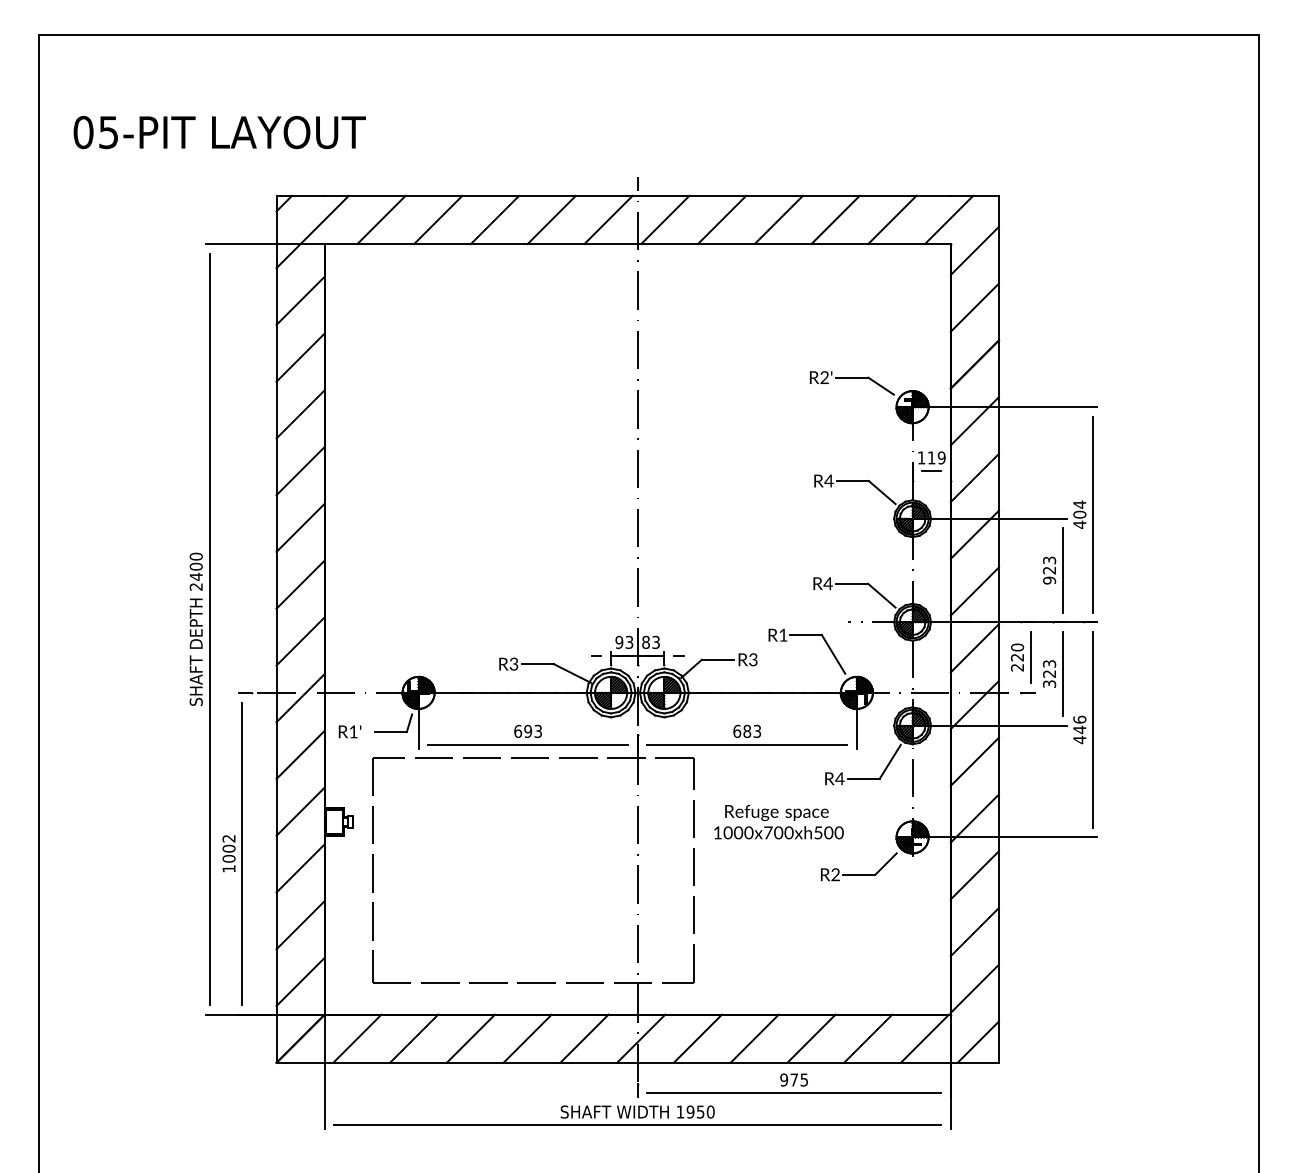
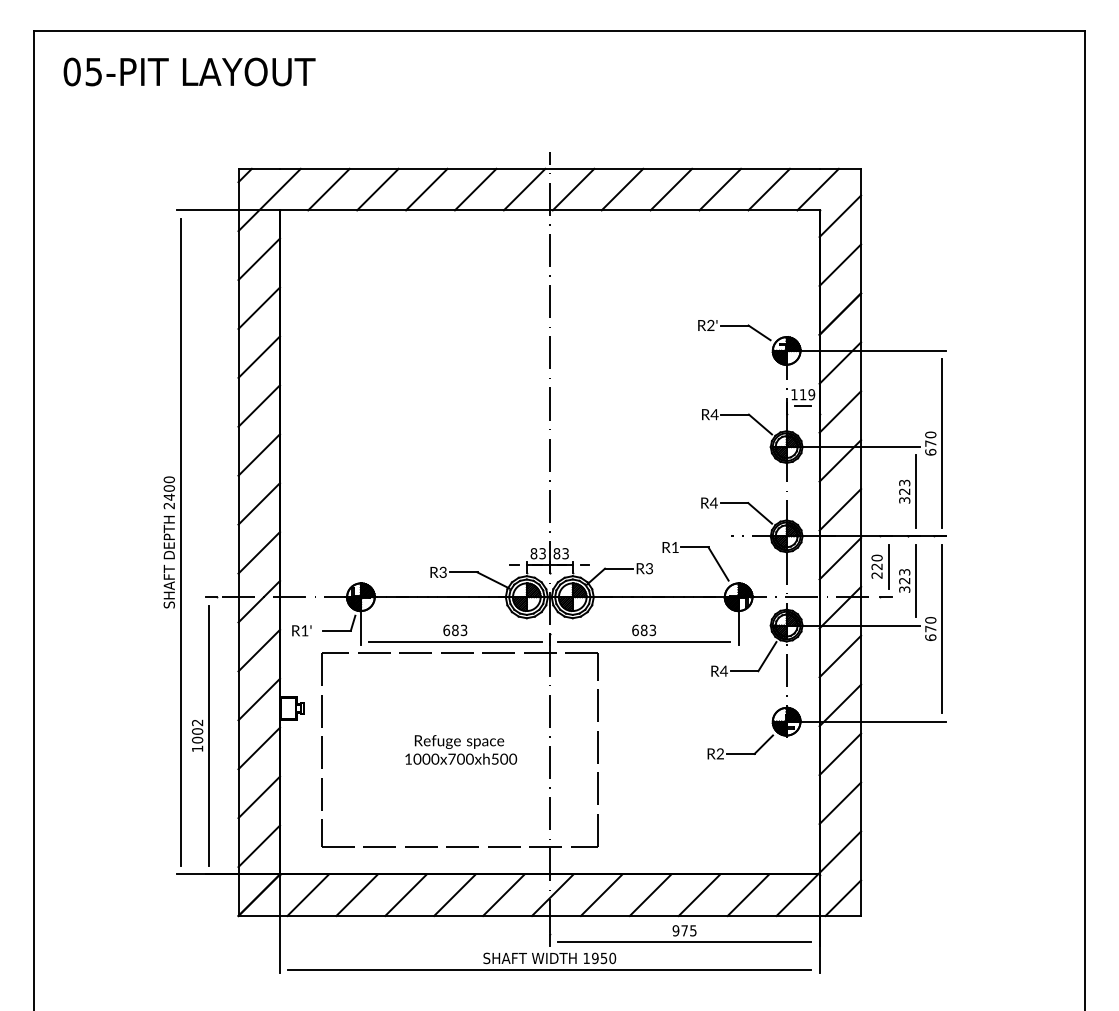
text: (219, 132) -> (189, 72), moved
text: (1079, 514) -> (930, 443), 404 -> 670
text: (1049, 580) -> (904, 500), 923 -> 323
text: (619, 642) -> (534, 553), 93 -> 83
text: (1079, 729) -> (930, 628), 446 -> 670
text: (528, 731) -> (455, 630), 693 -> 683
text: (778, 822) -> (460, 750), moved

